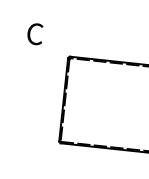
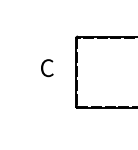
text: (35, 34) -> (47, 68), moved

